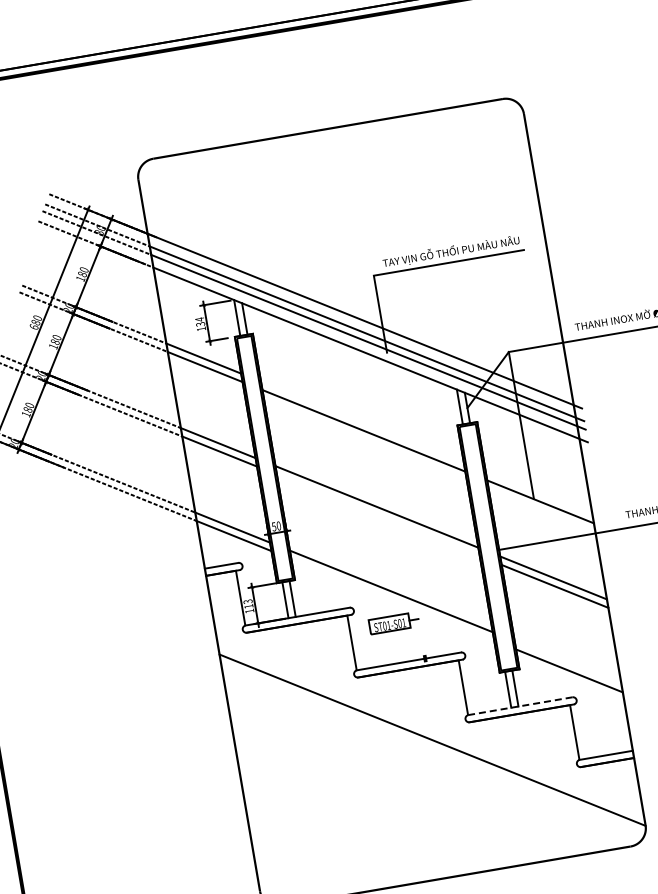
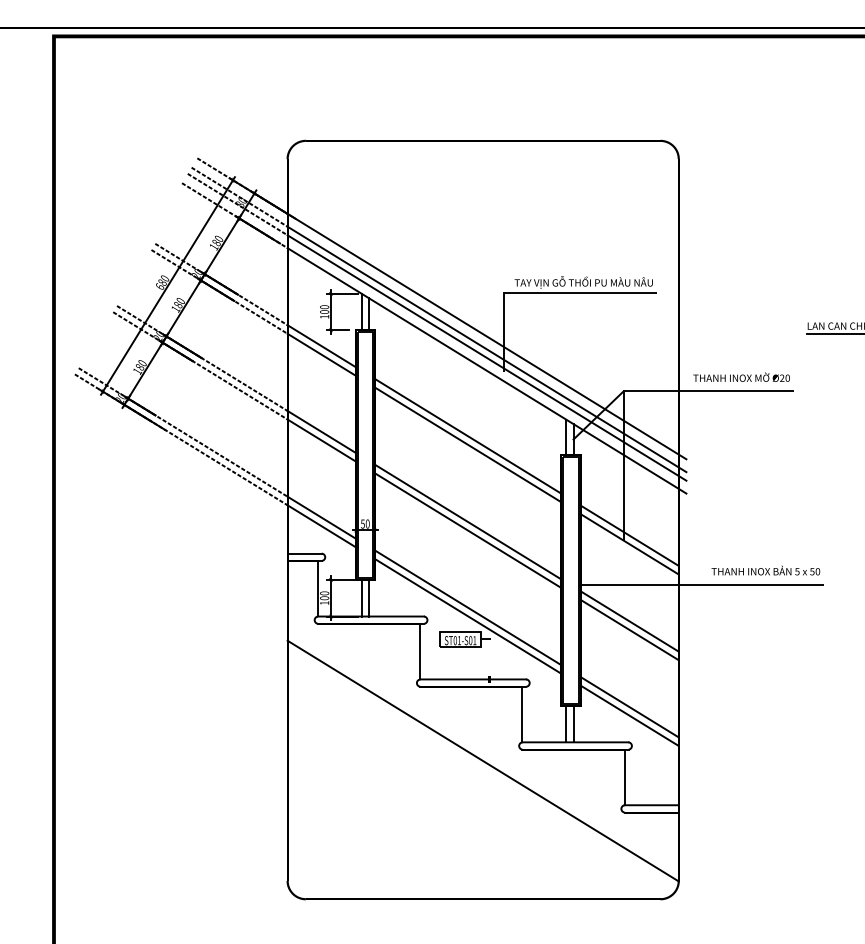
text: (200, 321) -> (324, 309), 134 -> 100
line: (362, 421) -> (467, 435), added
line: (538, 493) -> (629, 535), added
line: (378, 515) -> (467, 530), added
line: (392, 599) -> (467, 615), added
text: (248, 603) -> (324, 595), 113 -> 100
line: (567, 662) -> (629, 707), added
line: (520, 706) -> (575, 742), dashed -> solid

